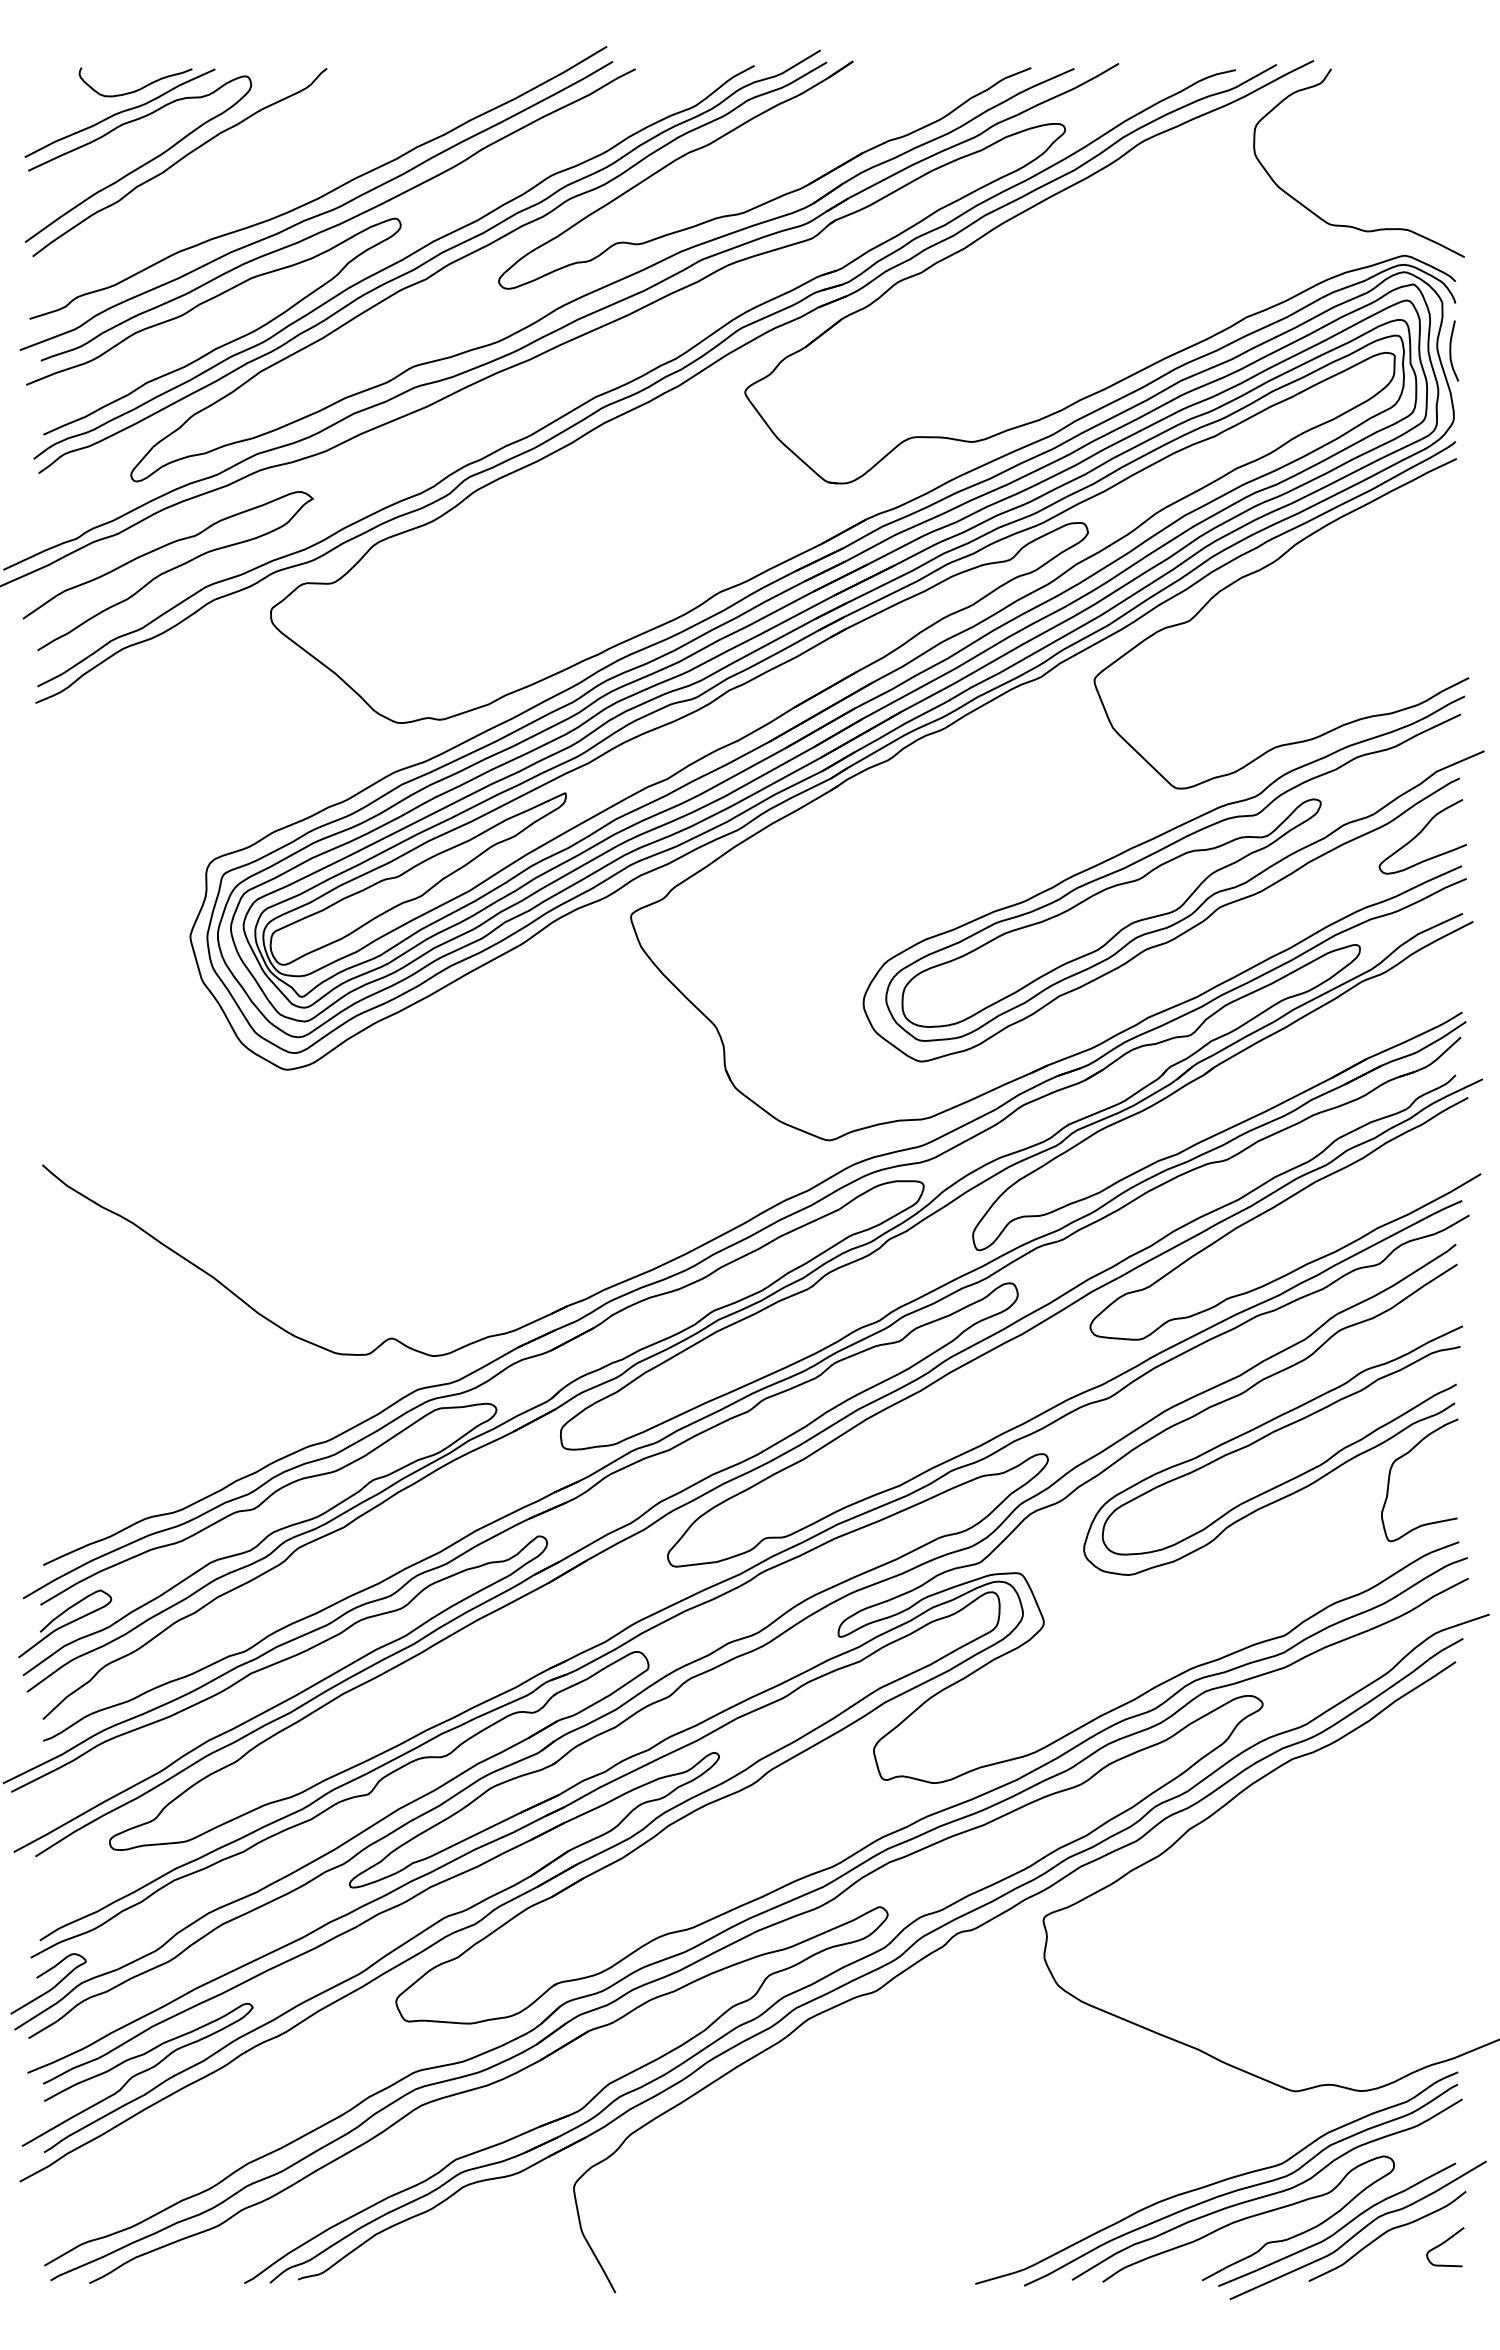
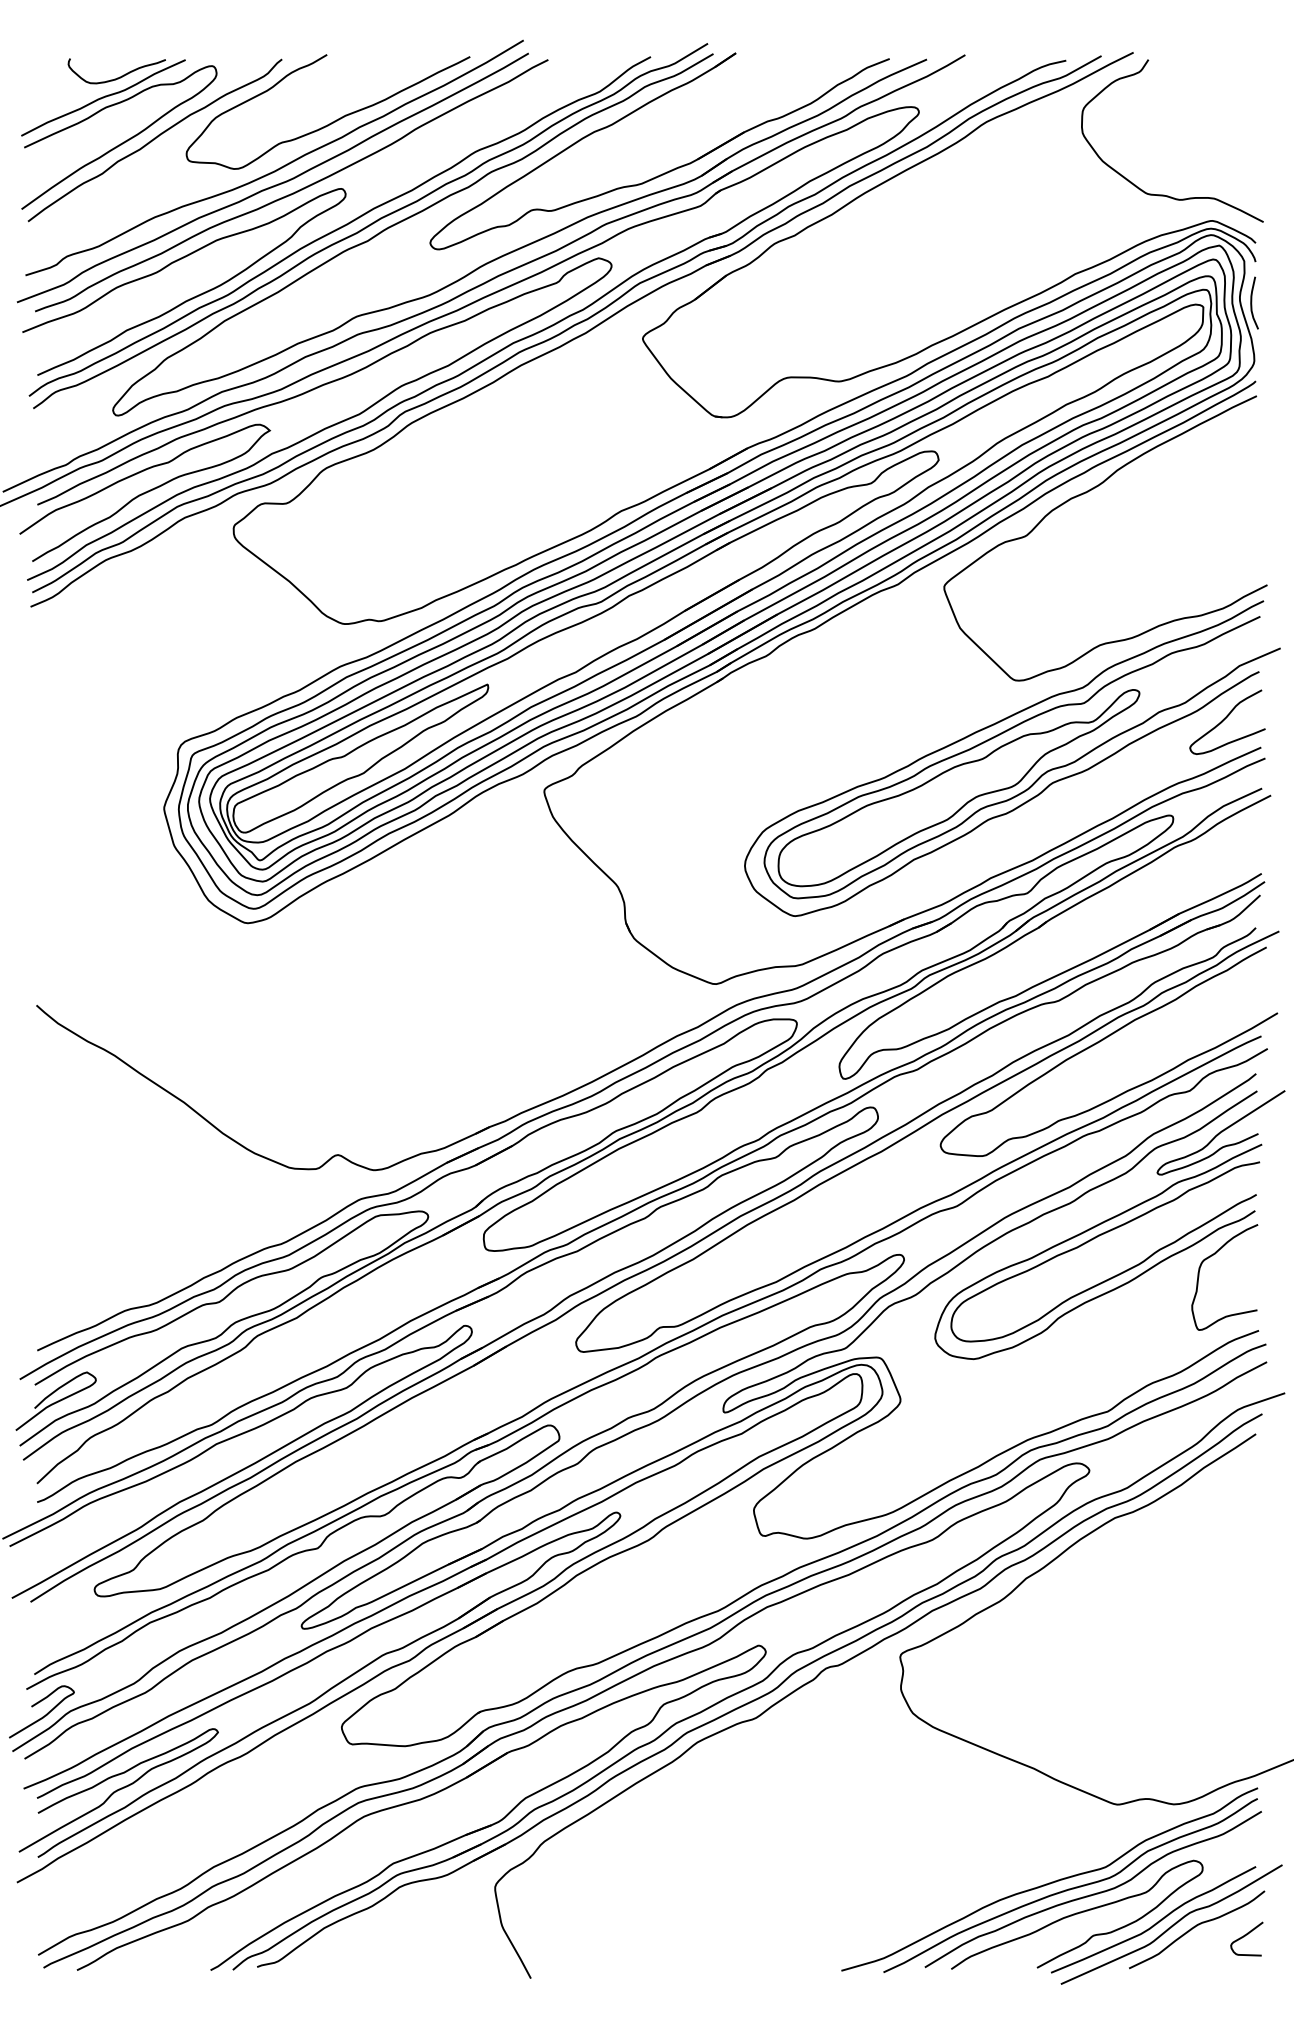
curve: (386, 140) -> (333, 121), added
curve: (376, 495) -> (324, 427), added
curve: (1414, 1312) -> (1220, 1132), added

